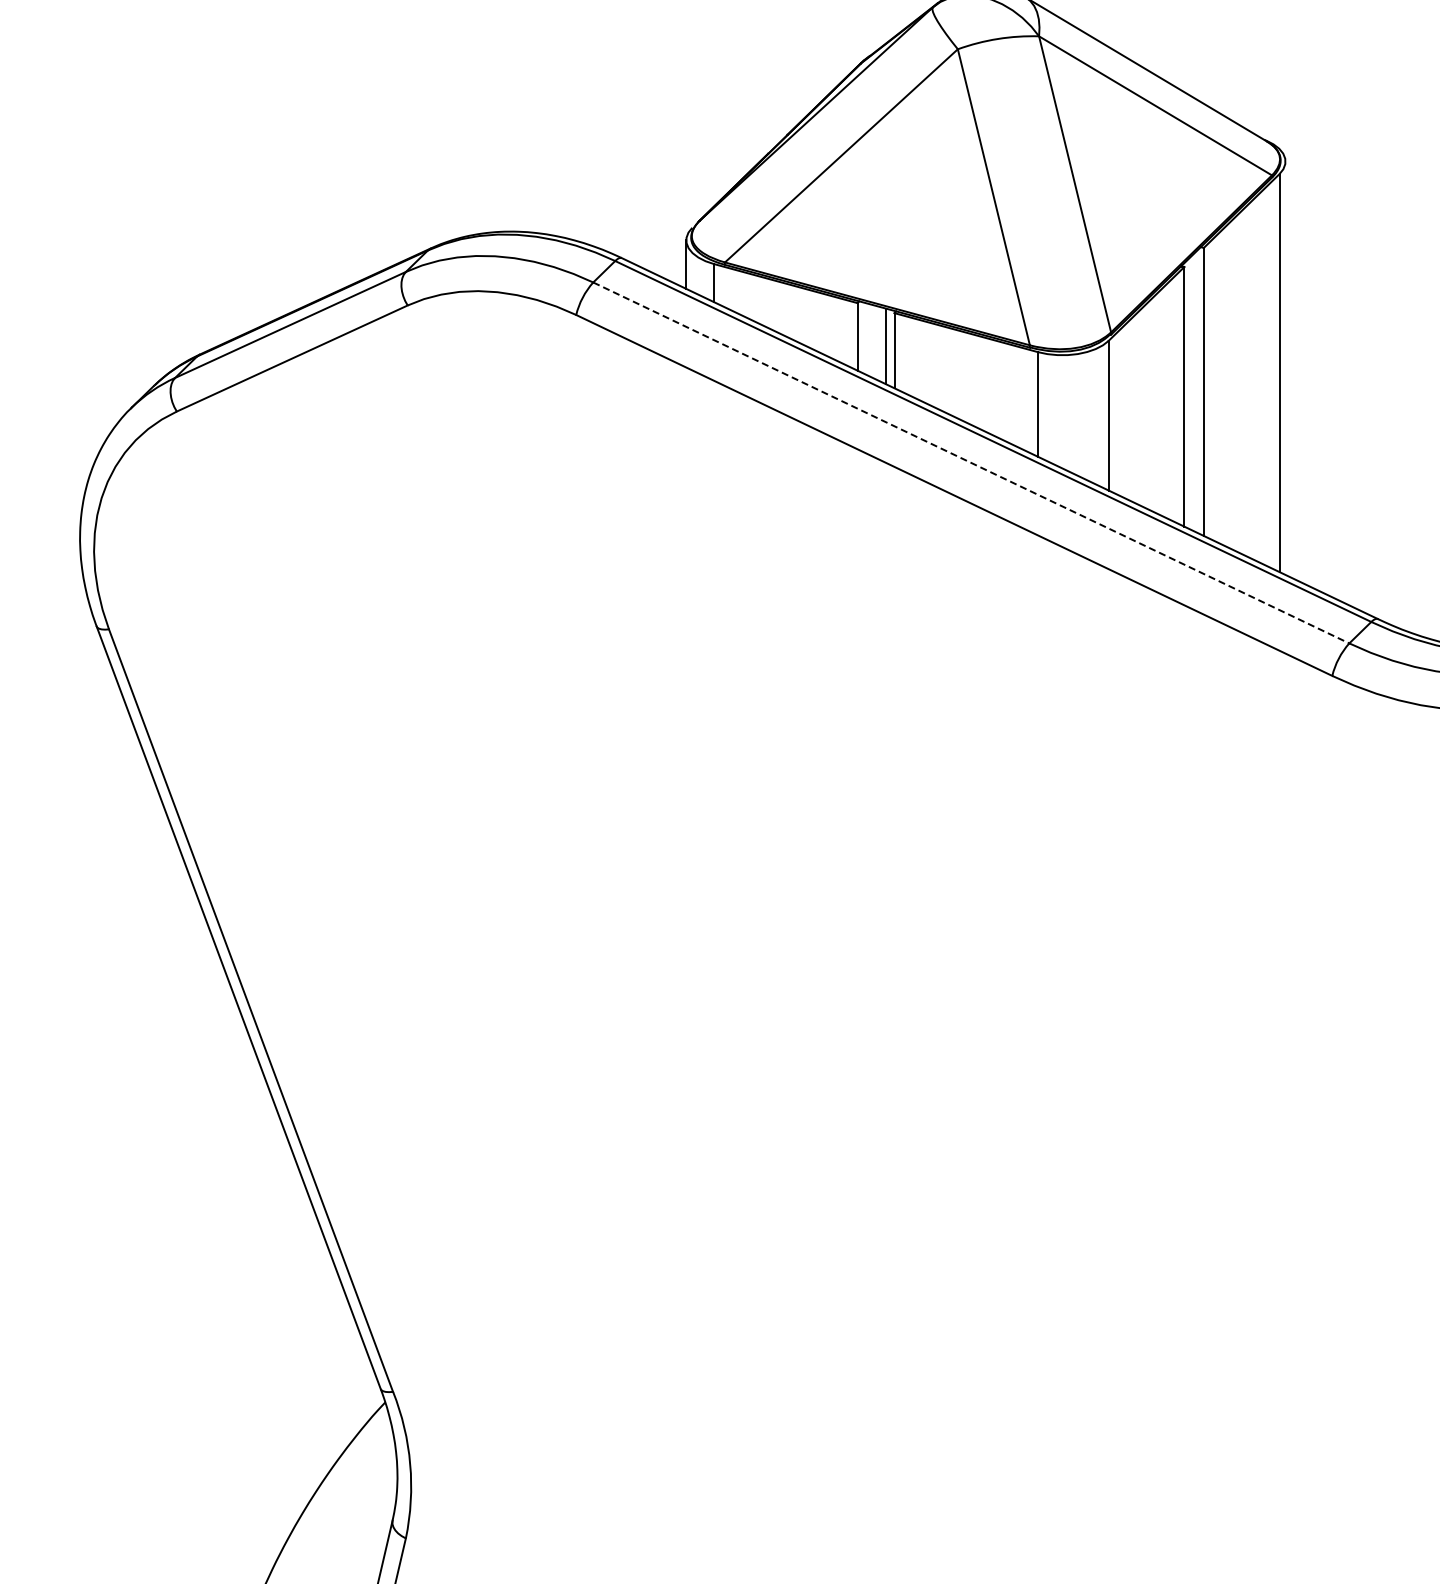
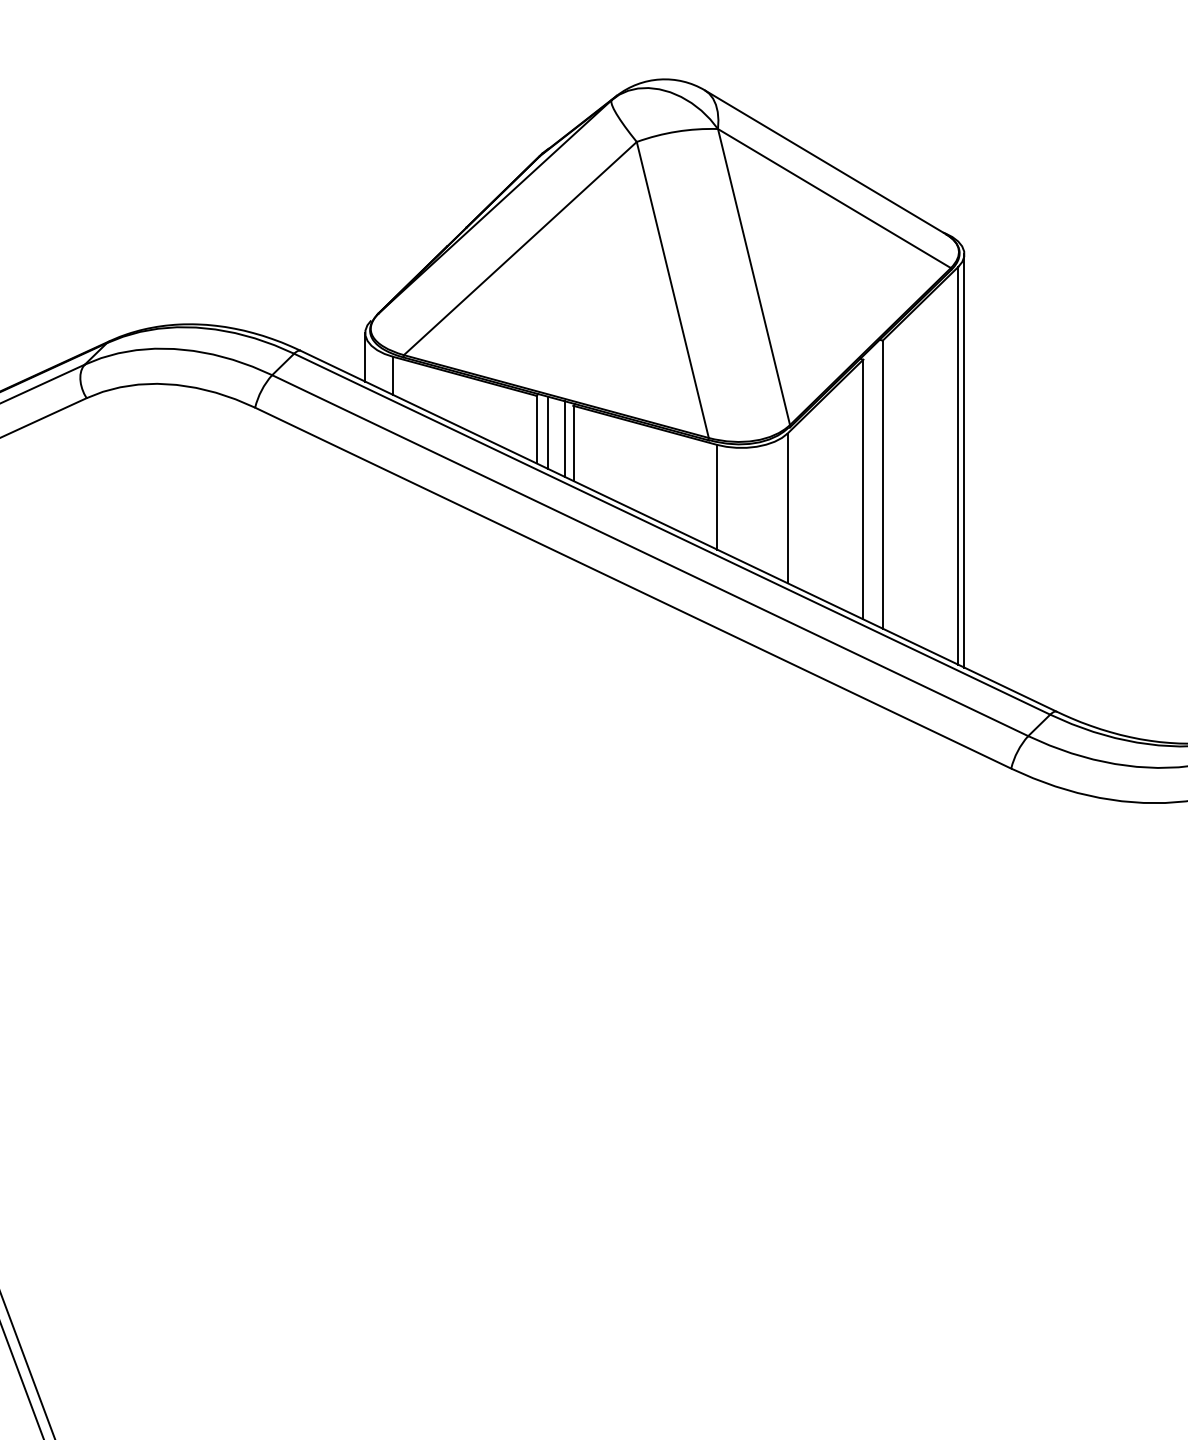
line: (868, 339) -> (547, 432), added
line: (1285, 367) -> (964, 460), added
line: (971, 462) -> (650, 555), dashed -> solid

